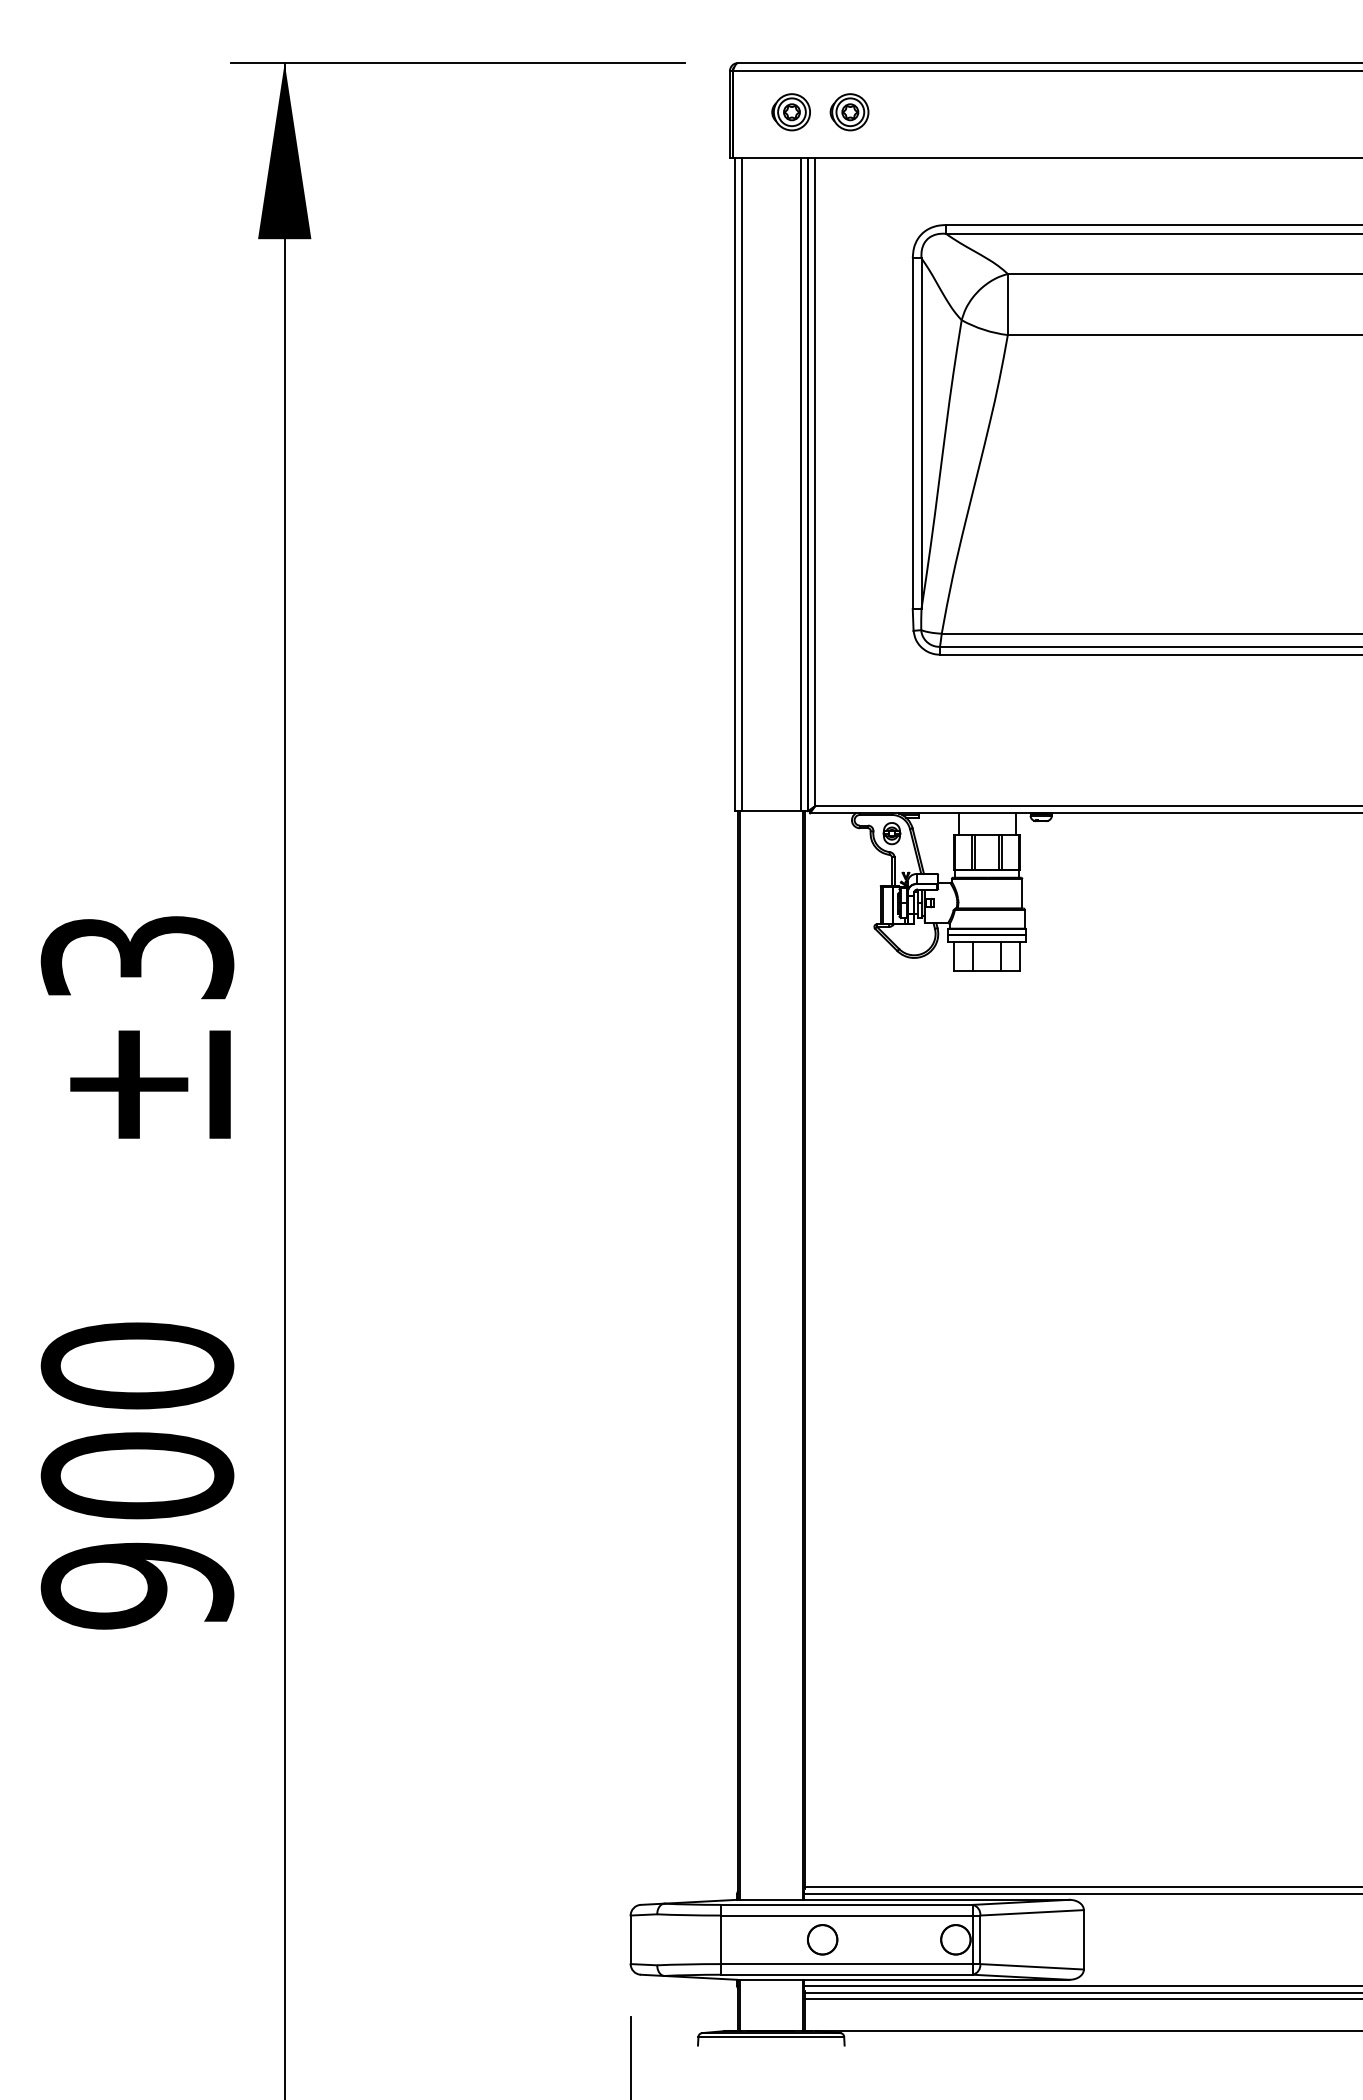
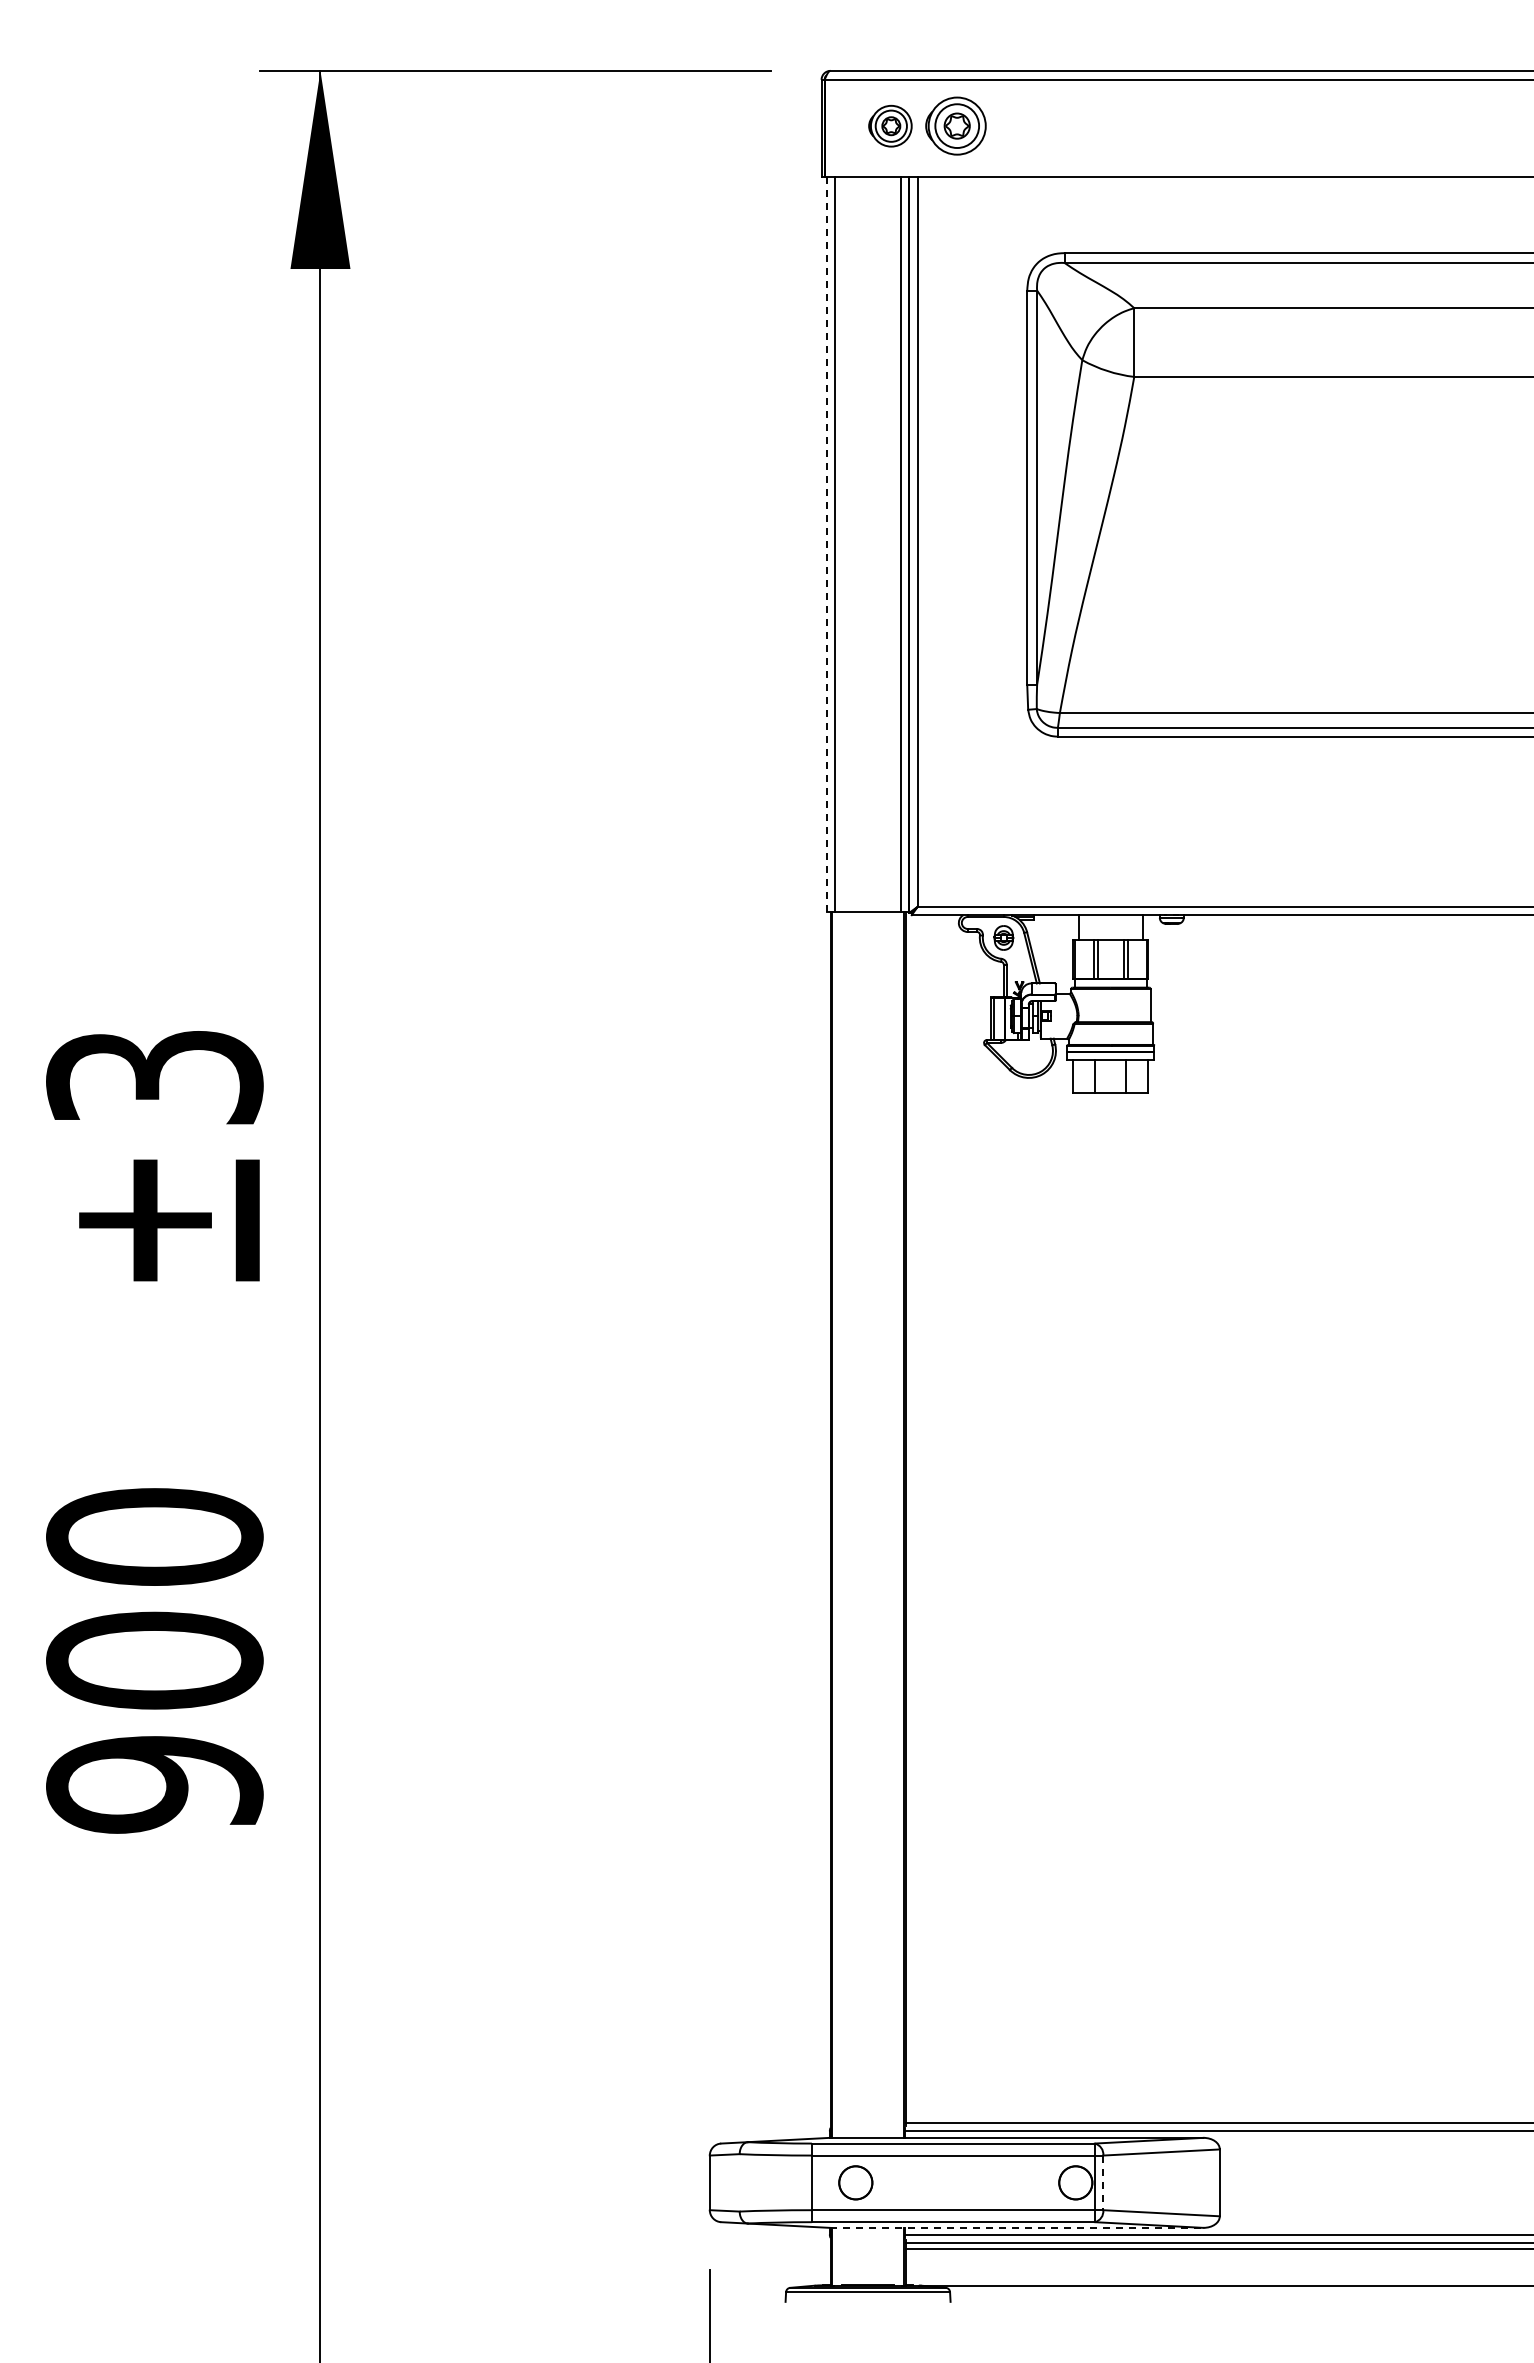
part: (849, 112) -> (956, 126), size x1.4
line: (734, 483) -> (826, 544), solid -> dashed
circle: (822, 1939) -> (855, 2182), moved
line: (980, 1940) -> (1103, 2183), solid -> dashed
line: (903, 1979) -> (1016, 2227), solid -> dashed

